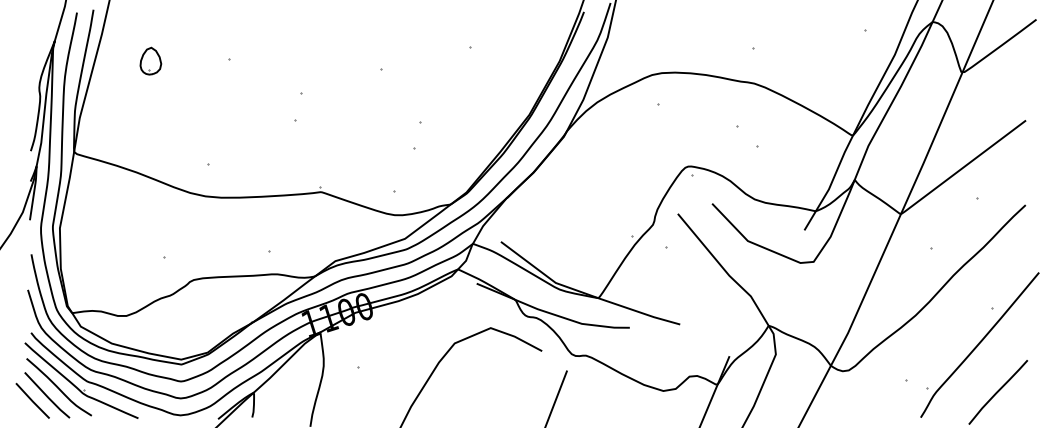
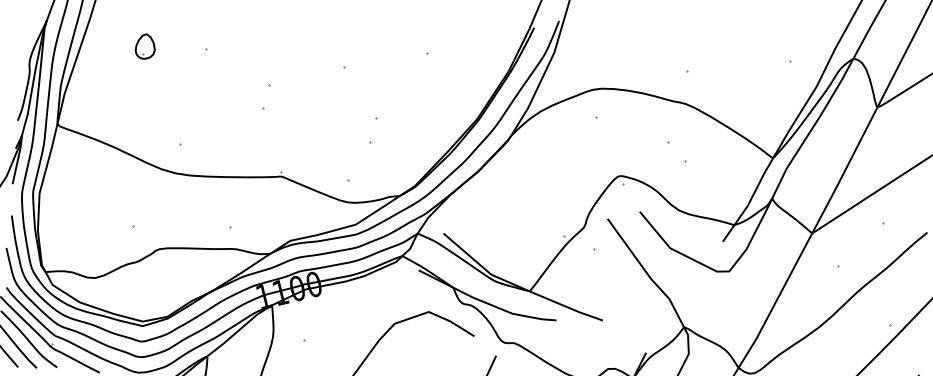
part: (150, 60) -> (145, 45), moved

